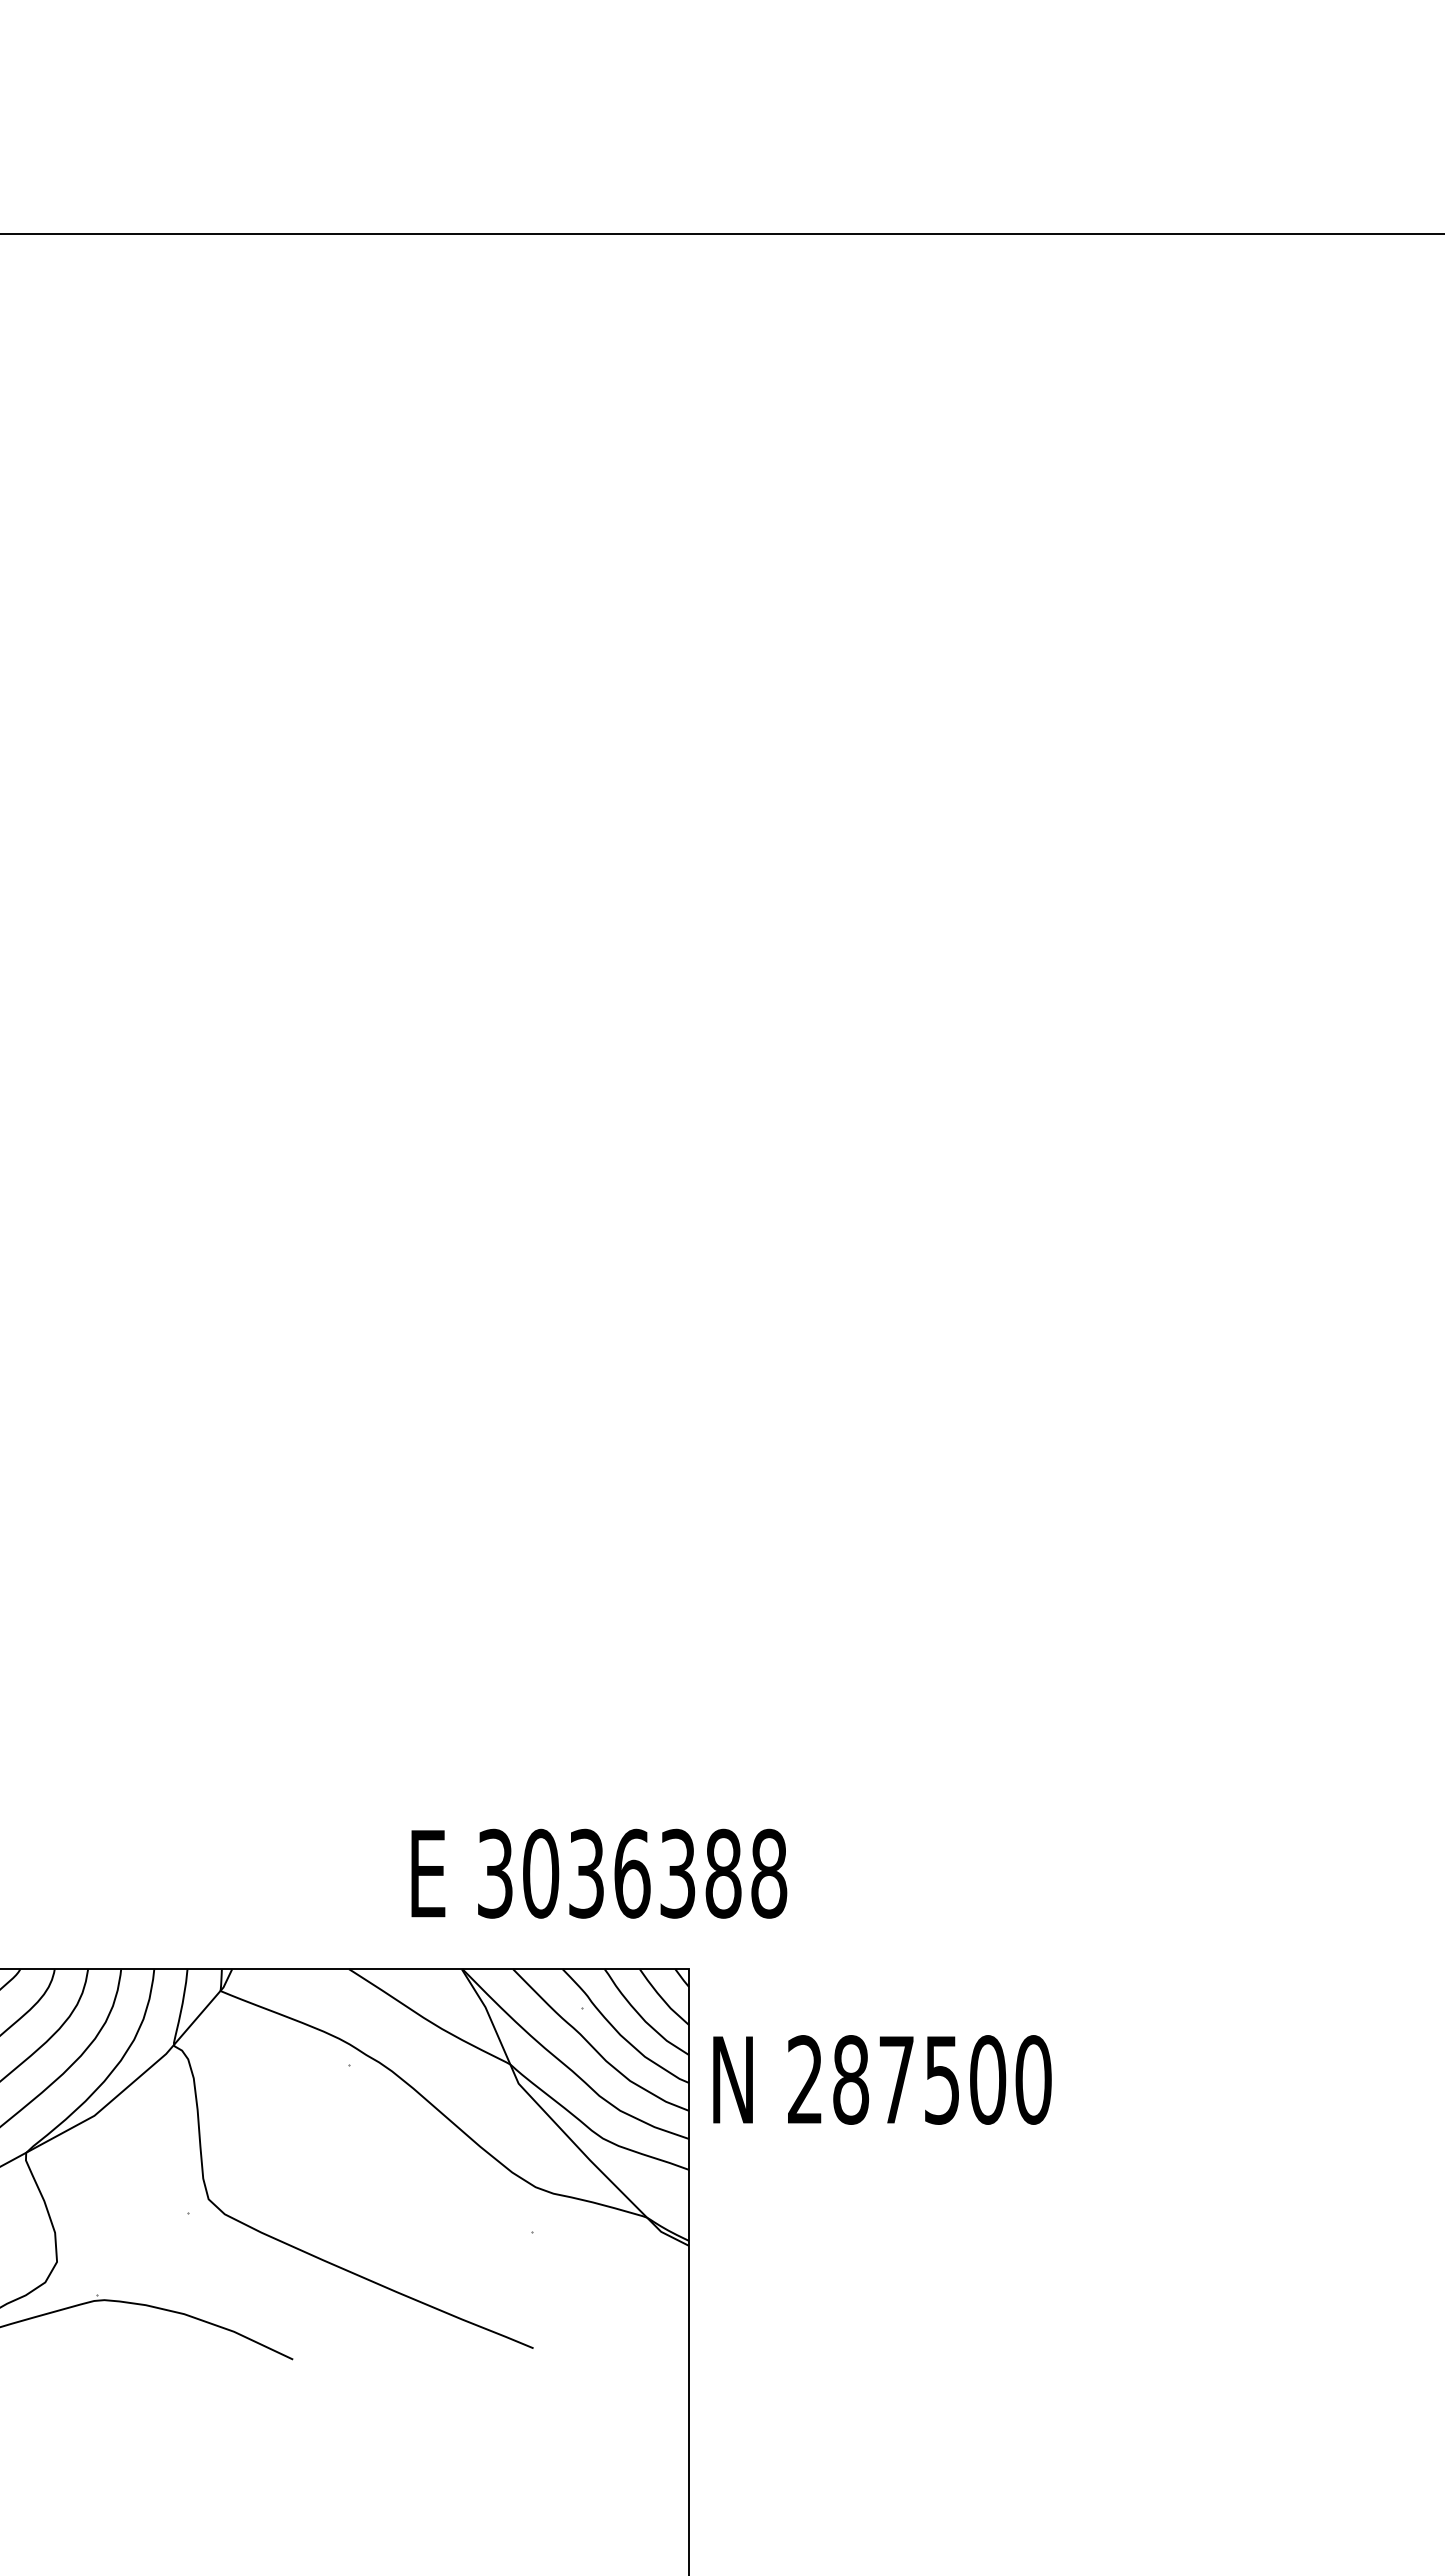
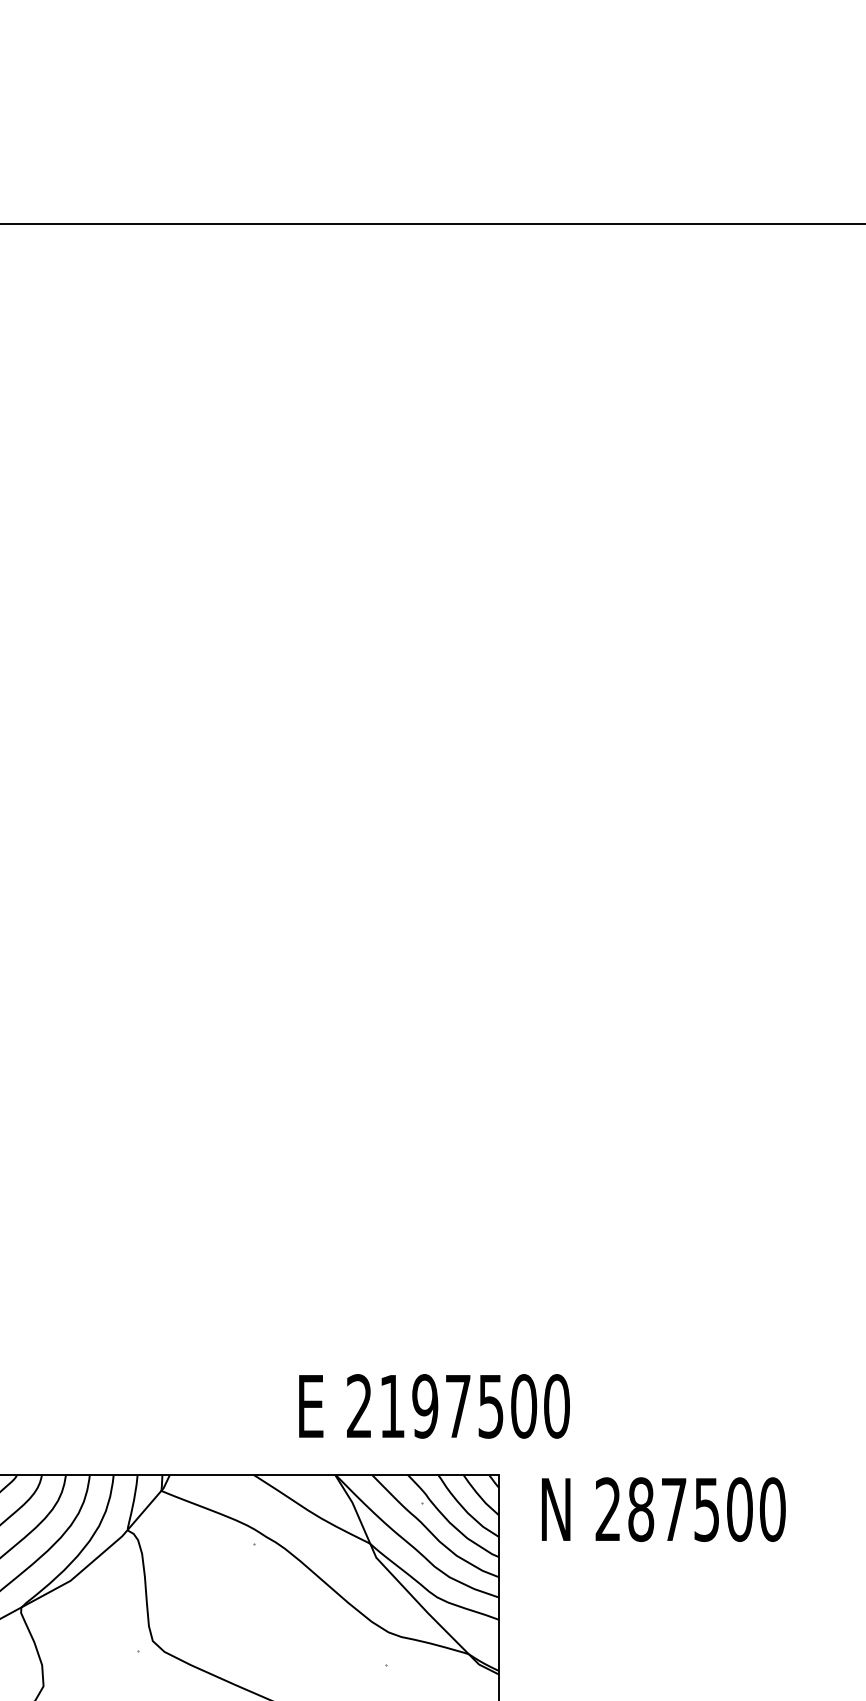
text: (632, 1873) -> (458, 1406), 3036388 -> 2197500
text: (882, 2079) -> (663, 1509), moved

